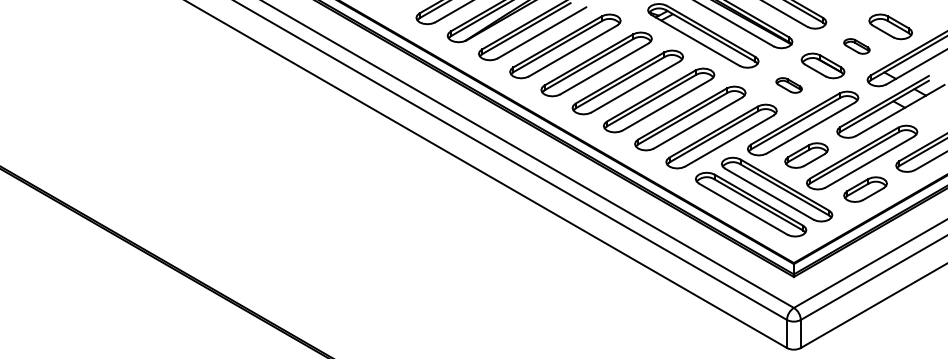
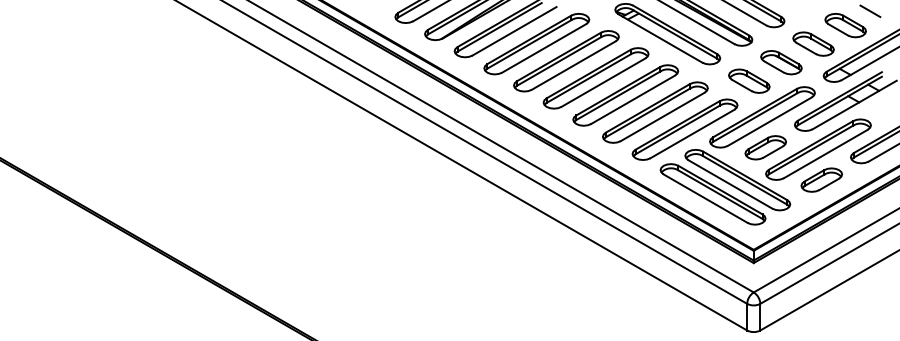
line: (916, 11) -> (870, 10), added
part: (856, 46) -> (813, 44), size x1.67
part: (788, 85) -> (748, 81), size x1.67

